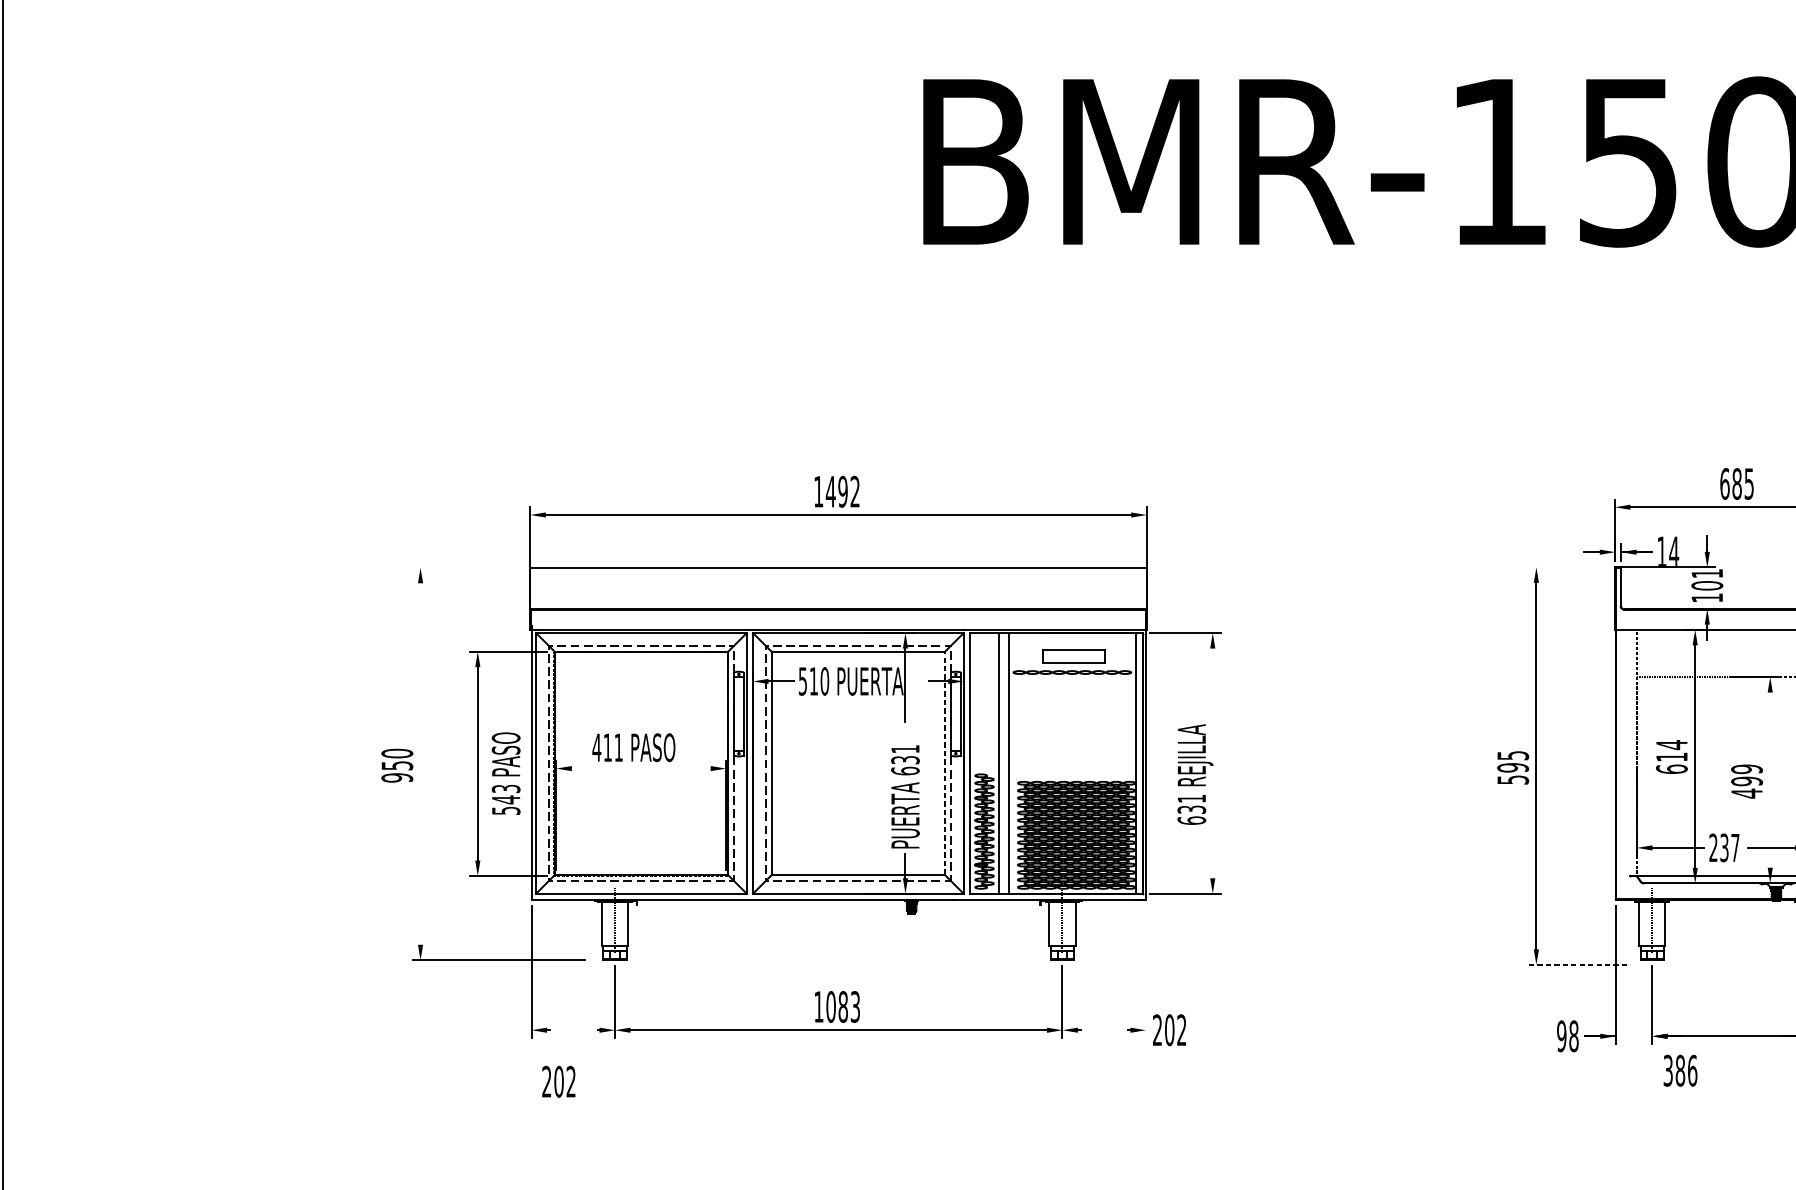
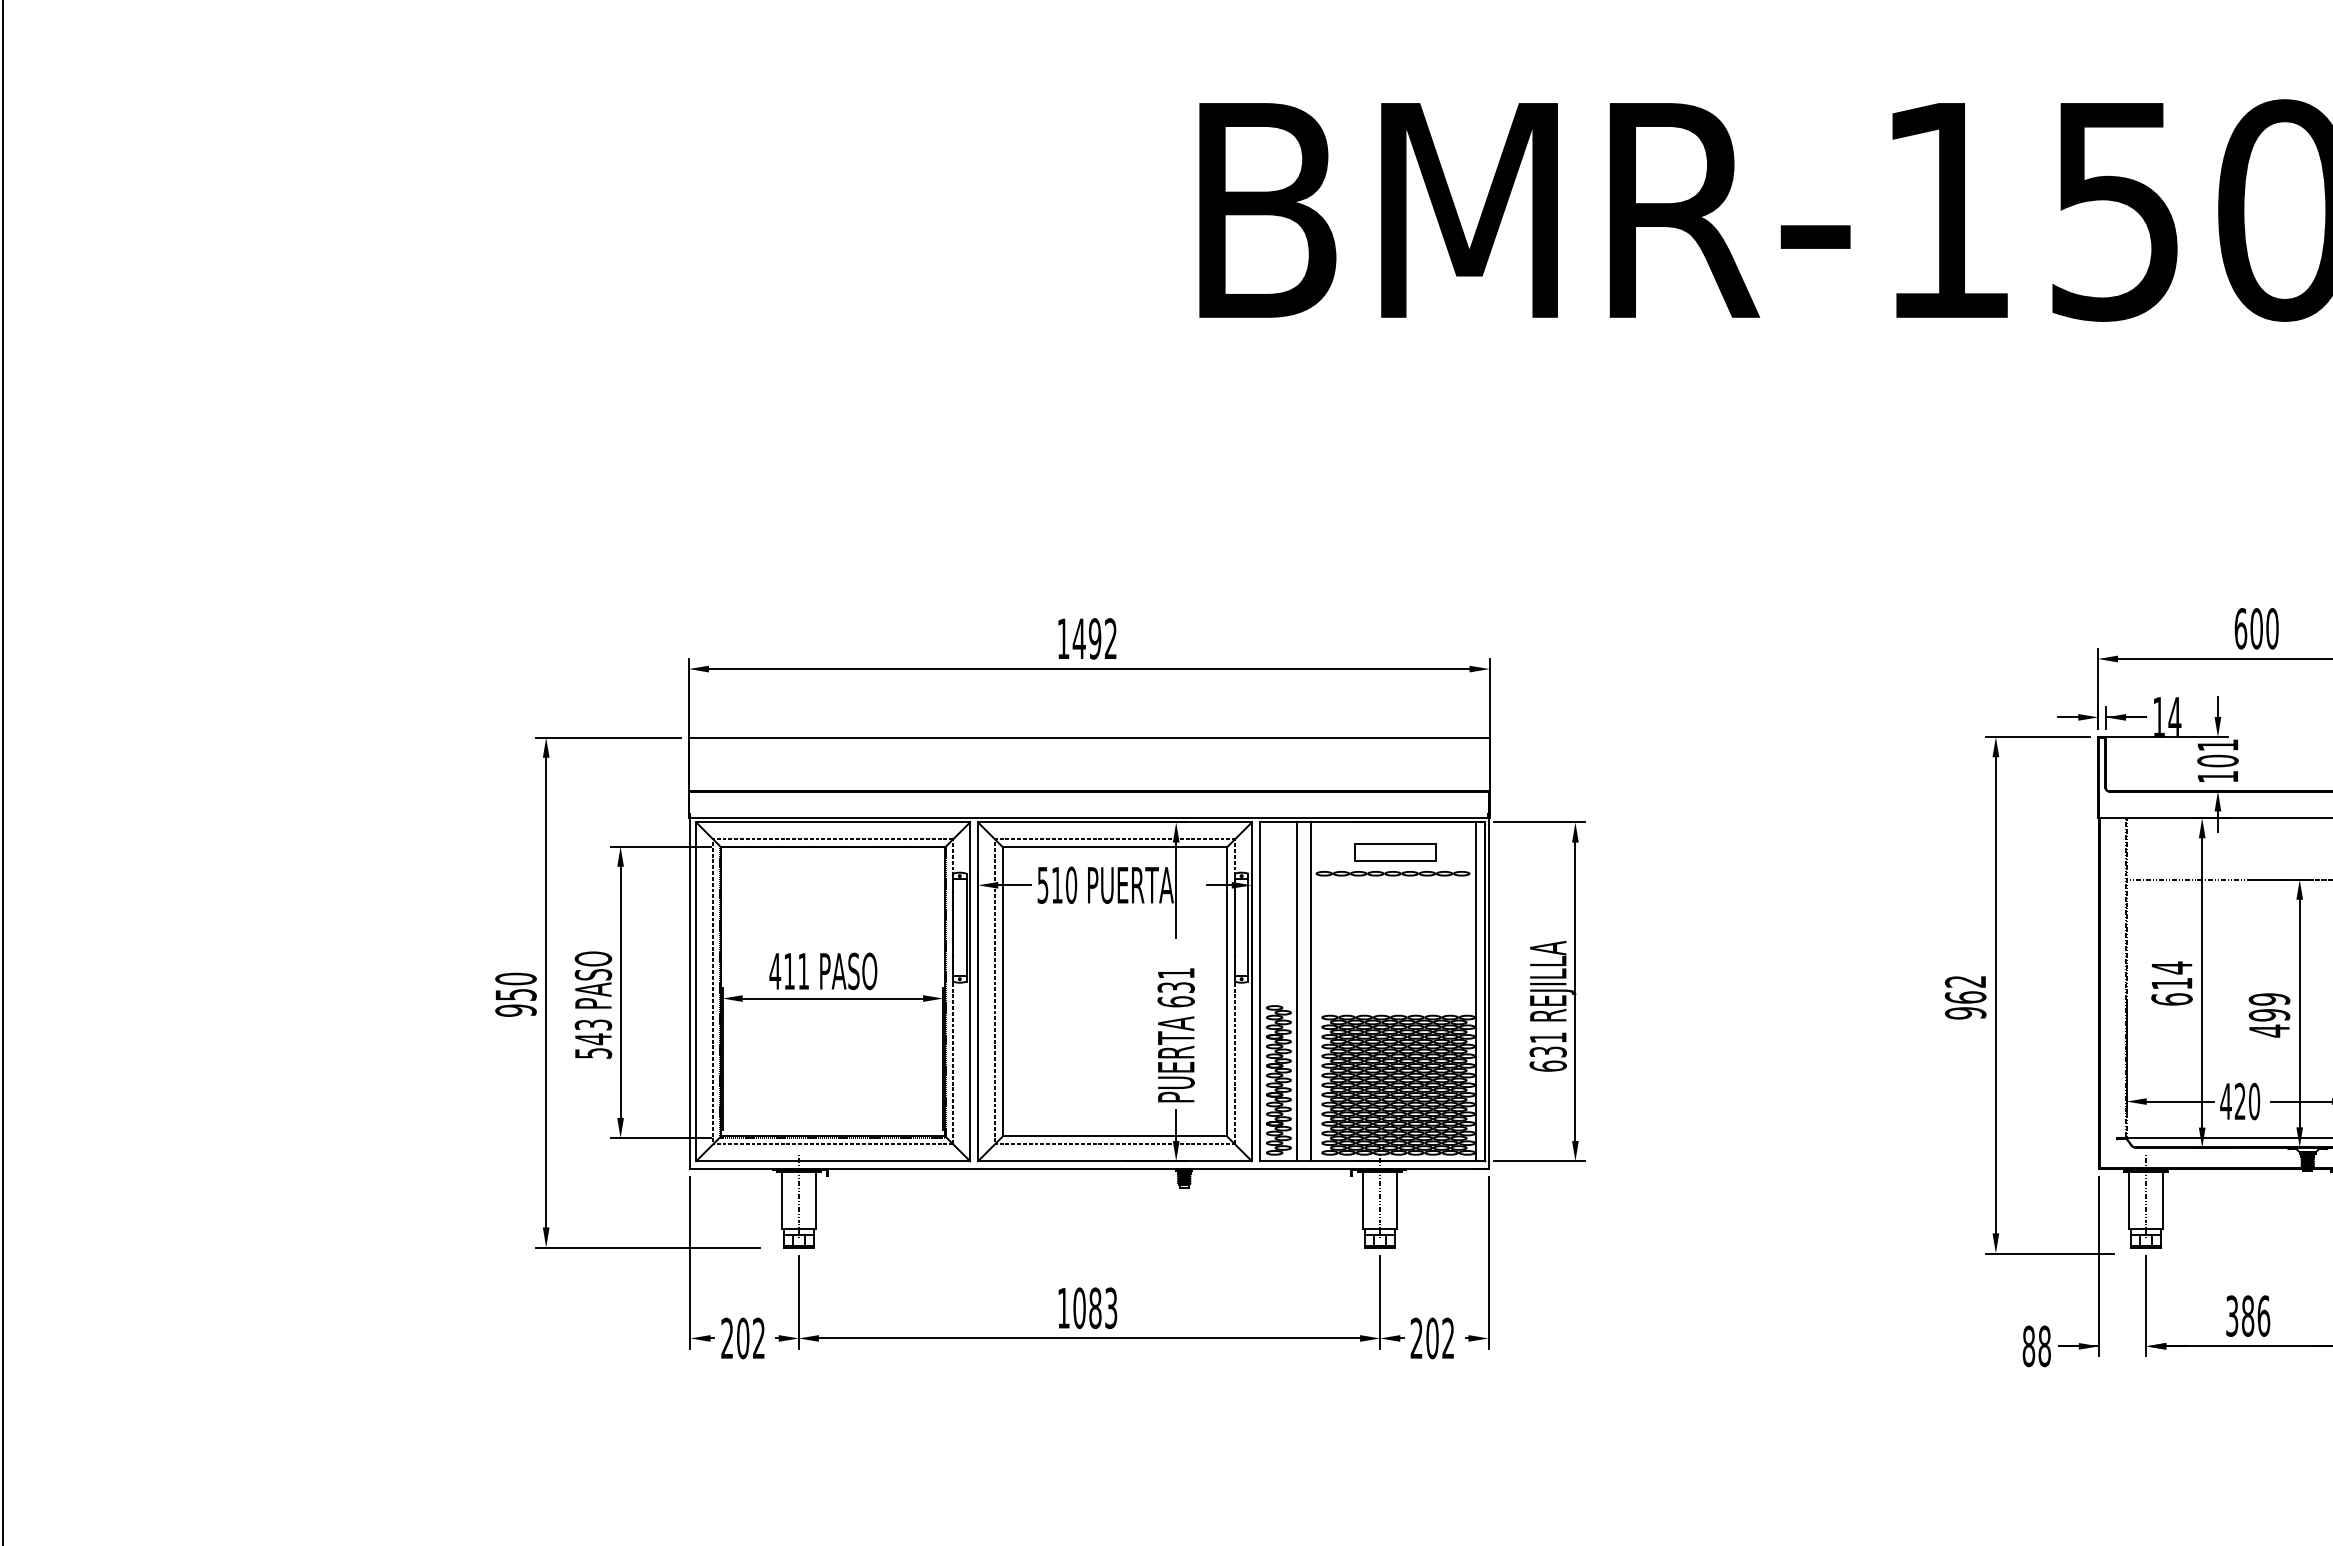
text: (1743, 483) -> (2264, 628), 685 -> 600
line: (468, 567) -> (608, 737), added
line: (1568, 567) -> (2037, 737), added
line: (420, 763) -> (546, 992), added
line: (944, 763) -> (1226, 991), dashed -> solid
line: (1212, 763) -> (1575, 991), added
text: (1512, 767) -> (1965, 997), 595 -> 962
line: (640, 768) -> (832, 998), added
text: (506, 773) -> (593, 1004), moved
line: (1770, 780) -> (2299, 1013), added
text: (1724, 847) -> (2240, 1101), 237 -> 420
line: (1577, 964) -> (2049, 1253), dashed -> solid
line: (1145, 971) -> (1488, 1262), added
text: (1168, 1030) -> (1431, 1338), moved
text: (1561, 1036) -> (2028, 1346), 98 -> 88
text: (1680, 1070) -> (2248, 1315), moved
text: (558, 1081) -> (742, 1338), moved

